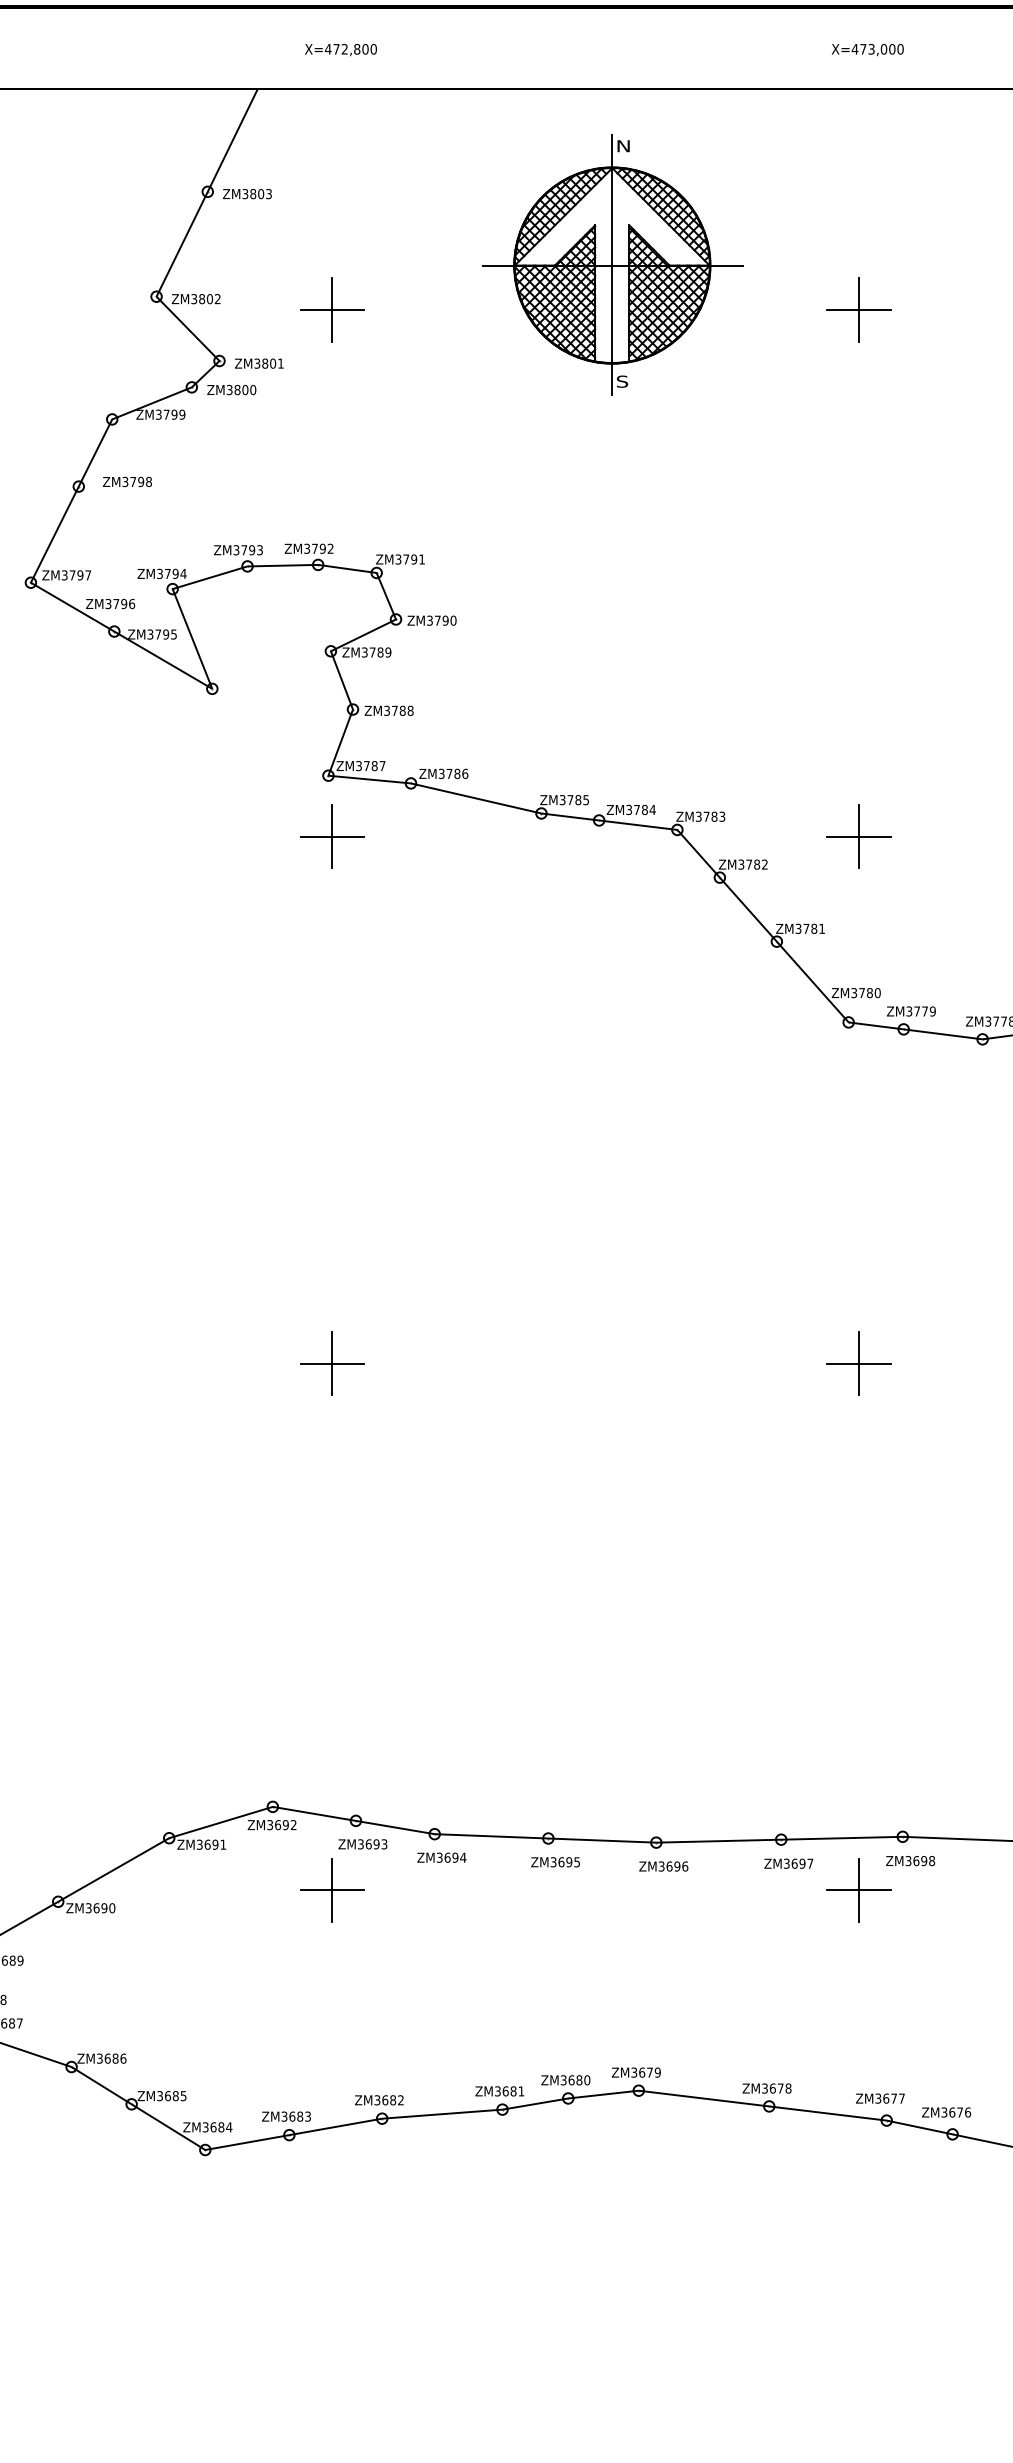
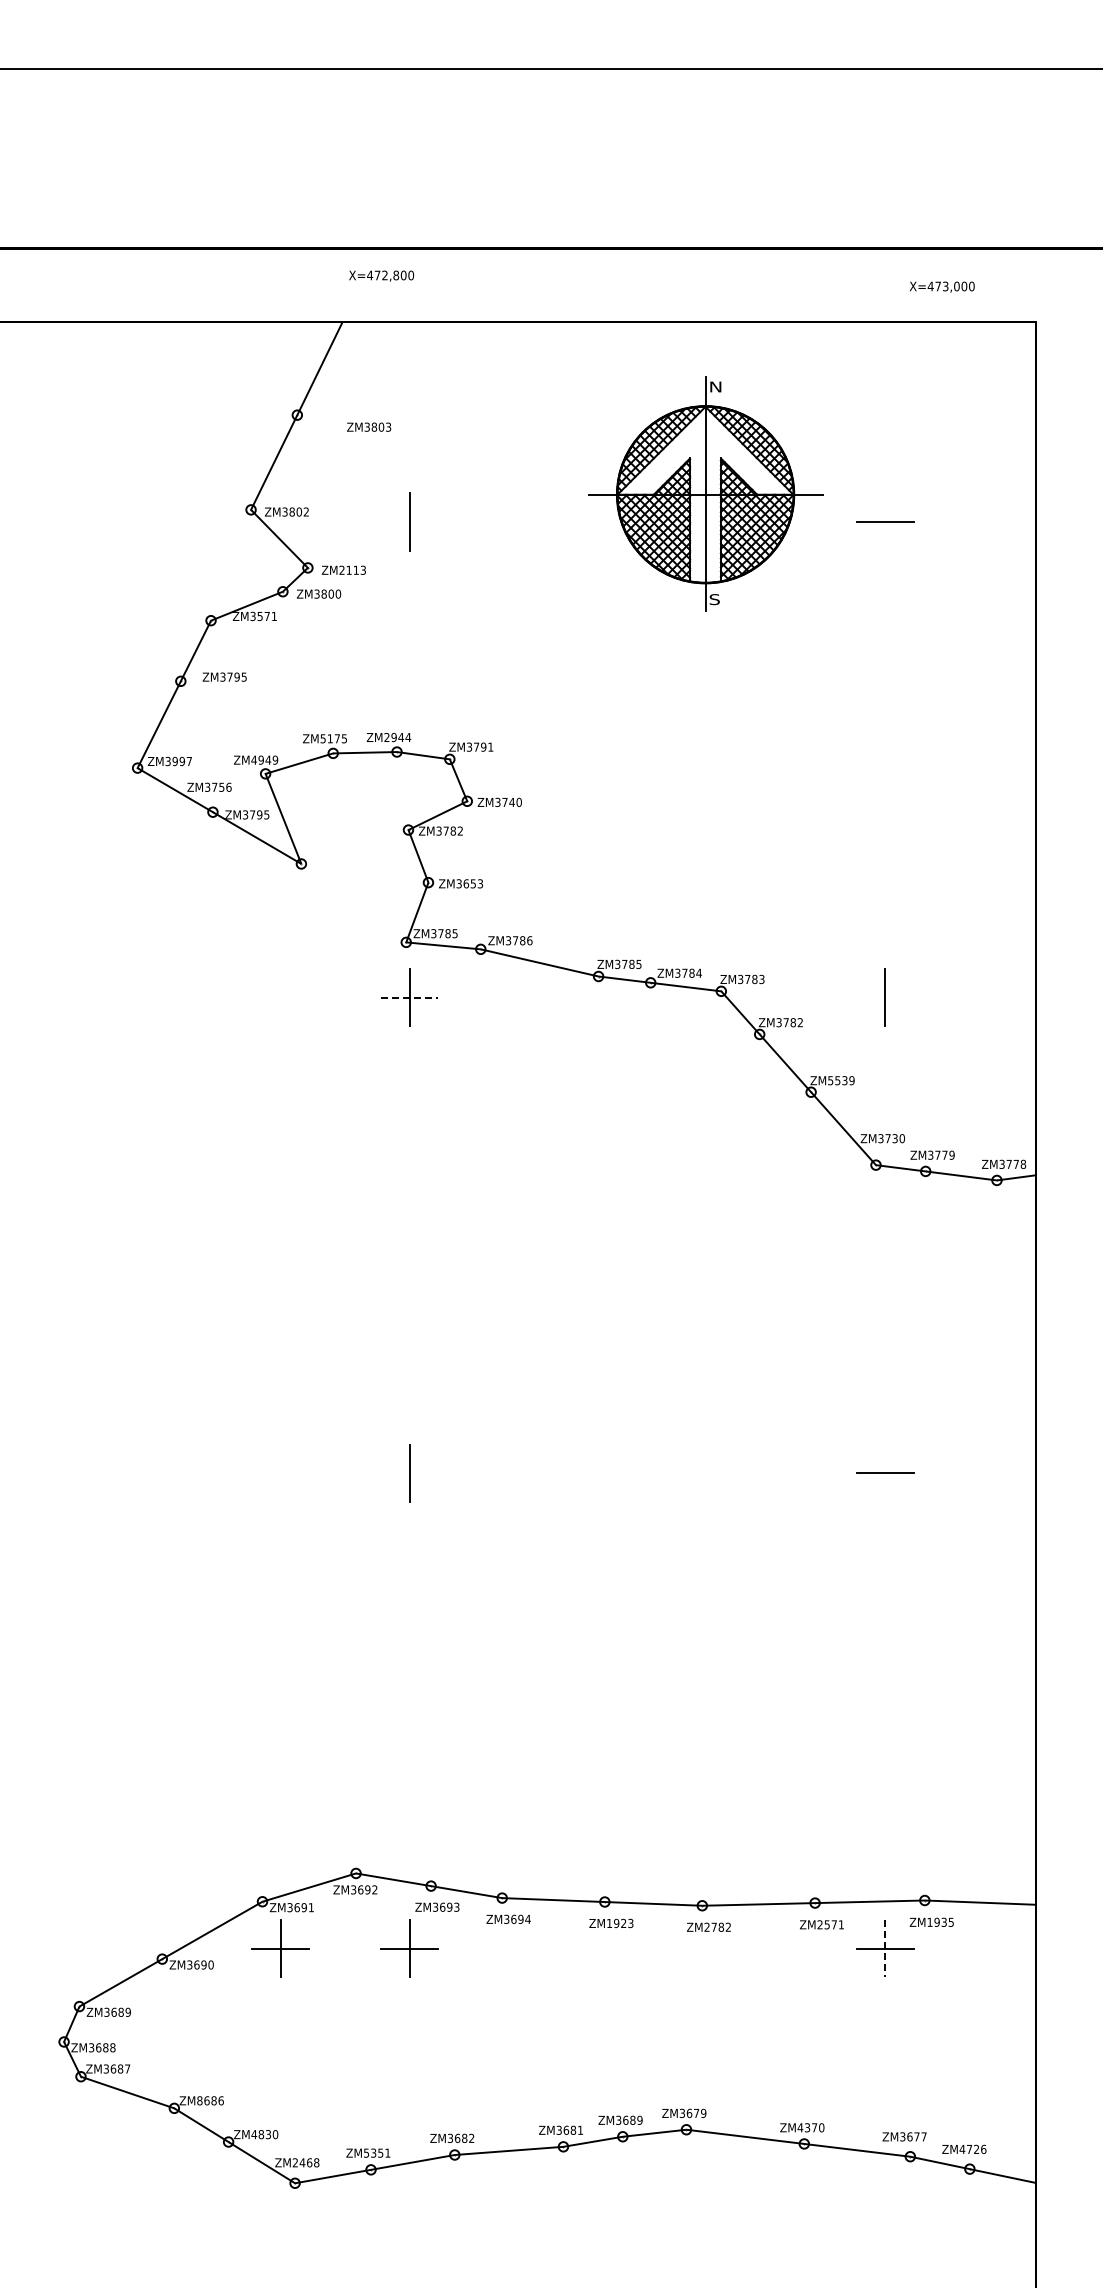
text: (340, 49) -> (381, 275), moved
text: (868, 49) -> (942, 286), moved
text: (247, 193) -> (369, 426), moved
part: (612, 264) -> (705, 493), moved
line: (332, 309) -> (409, 521), removed
line: (859, 309) -> (885, 521), removed
text: (268, 362) -> (352, 569), ZM3801 -> ZM2113
text: (174, 414) -> (267, 616), ZM3799 -> ZM3571
text: (148, 481) -> (243, 676), ZM3798 -> ZM3795
text: (318, 548) -> (397, 737), ZM3792 -> ZM2944
text: (247, 549) -> (333, 738), ZM3793 -> ZM5175
text: (171, 573) -> (264, 759), ZM3794 -> ZM4949
text: (71, 575) -> (174, 761), ZM3797 -> ZM3997
text: (123, 603) -> (221, 786), ZM3796 -> ZM3756
text: (444, 620) -> (511, 802), ZM3790 -> ZM3740
text: (388, 651) -> (460, 830), ZM3789 -> ZM3782
text: (402, 710) -> (473, 883), ZM3788 -> ZM3653
text: (381, 765) -> (454, 933), ZM3787 -> ZM3785
line: (332, 836) -> (409, 997), solid -> dashed
line: (858, 836) -> (884, 997), removed
text: (810, 928) -> (841, 1080), ZM3781 -> ZM5539
text: (869, 992) -> (894, 1138), ZM3780 -> ZM3730
line: (859, 1362) -> (885, 1472), removed
line: (332, 1363) -> (409, 1473), removed
text: (920, 1860) -> (940, 1921), ZM3698 -> ZM1935
text: (565, 1862) -> (620, 1923), ZM3695 -> ZM1923
text: (798, 1863) -> (830, 1924), ZM3697 -> ZM2571
text: (673, 1865) -> (717, 1926), ZM3696 -> ZM2782
part: (189, 1889) -> (280, 1948), added
line: (859, 1889) -> (885, 1948), solid -> dashed
text: (99, 2058) -> (199, 2100), ZM3686 -> ZM8686
text: (586, 2080) -> (639, 2120), ZM3680 -> ZM3689
text: (776, 2088) -> (810, 2127), ZM3678 -> ZM4370
text: (171, 2095) -> (264, 2134), ZM3685 -> ZM4830
text: (952, 2112) -> (969, 2149), ZM3676 -> ZM4726
text: (296, 2115) -> (377, 2152), ZM3683 -> ZM5351
text: (216, 2126) -> (305, 2162), ZM3684 -> ZM2468

